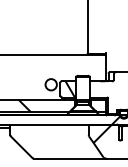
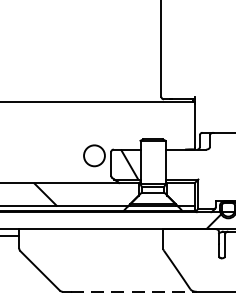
hatch: (102, 133) -> (188, 245), removed
line: (73, 158) -> (135, 291), solid -> dashed

